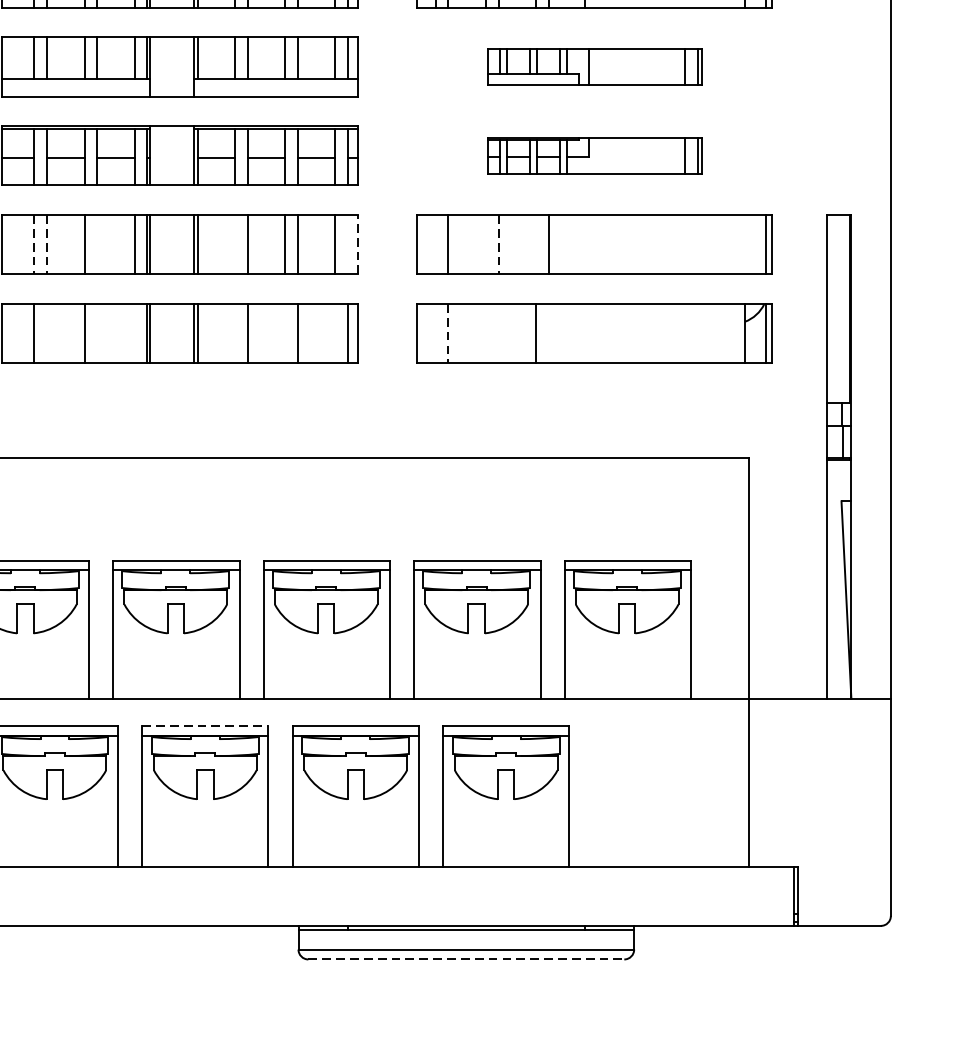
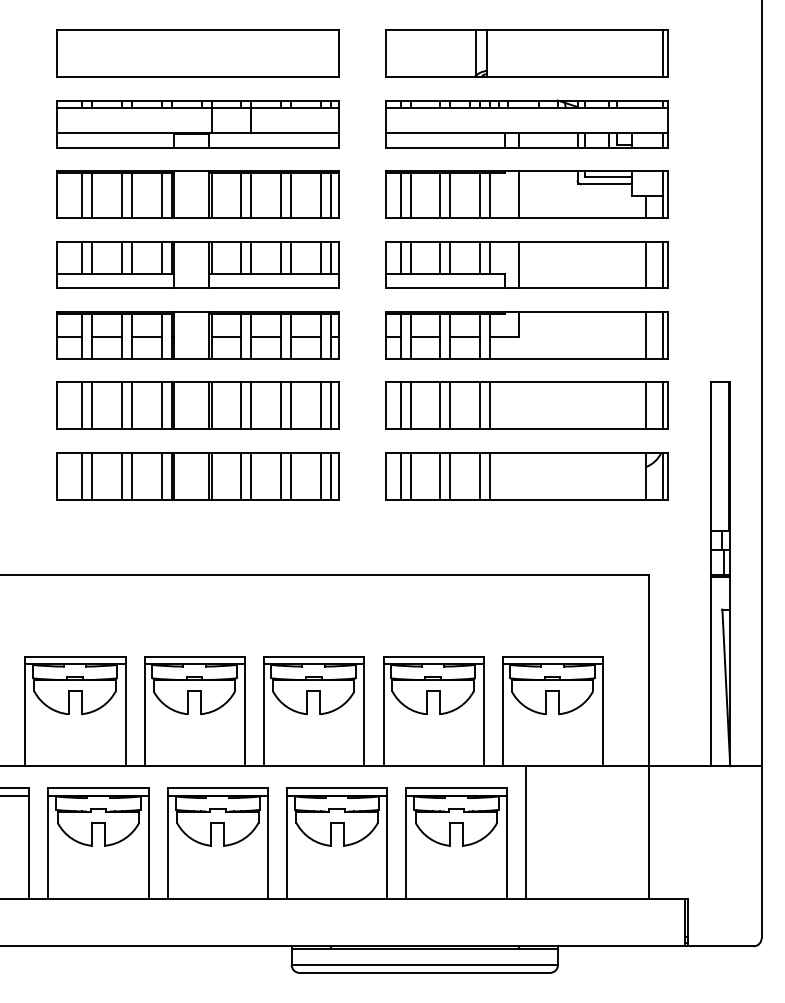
part: (594, 66) -> (526, 264), size x1.67
part: (594, 155) -> (526, 335), size x1.67
line: (97, 244) -> (132, 405), added
line: (235, 244) -> (241, 405), added
line: (348, 244) -> (331, 405), added
line: (357, 244) -> (338, 405), dashed -> solid
line: (435, 244) -> (400, 405), added
line: (486, 244) -> (440, 405), added
line: (536, 244) -> (480, 405), added
line: (744, 244) -> (645, 405), added
line: (34, 245) -> (82, 406), dashed -> solid
line: (47, 245) -> (92, 406), dashed -> solid
line: (498, 245) -> (450, 406), dashed -> solid
line: (47, 332) -> (92, 475), added
line: (97, 332) -> (132, 475), added
line: (134, 332) -> (161, 475), added
line: (235, 332) -> (241, 475), added
line: (285, 332) -> (281, 475), added
line: (336, 332) -> (321, 475), added
line: (435, 332) -> (400, 475), added
line: (486, 332) -> (440, 475), added
line: (498, 332) -> (450, 475), added
line: (549, 332) -> (490, 475), added
line: (448, 333) -> (410, 476), dashed -> solid
line: (206, 726) -> (218, 788), dashed -> solid
line: (593, 782) -> (525, 832), added
line: (467, 958) -> (425, 972), dashed -> solid

